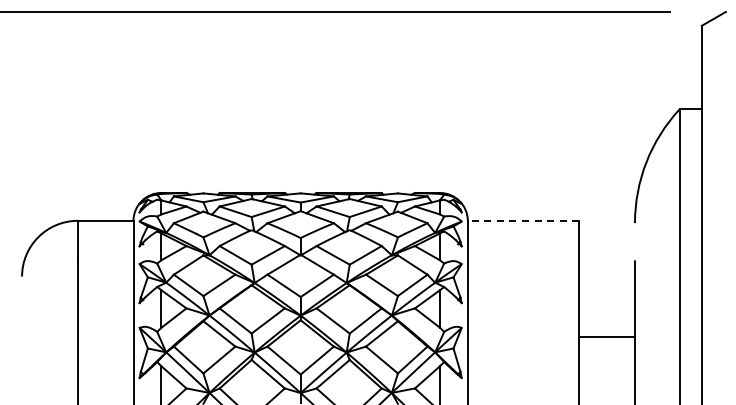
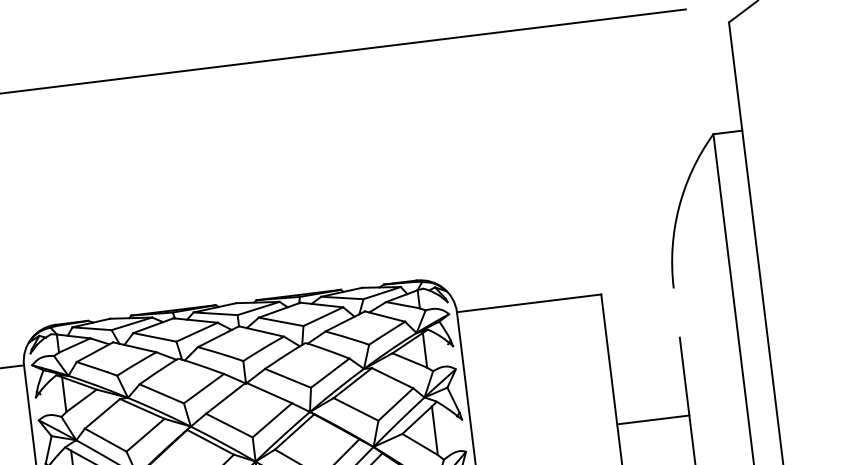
line: (523, 220) -> (528, 302), dashed -> solid
line: (606, 337) -> (652, 420), moved

